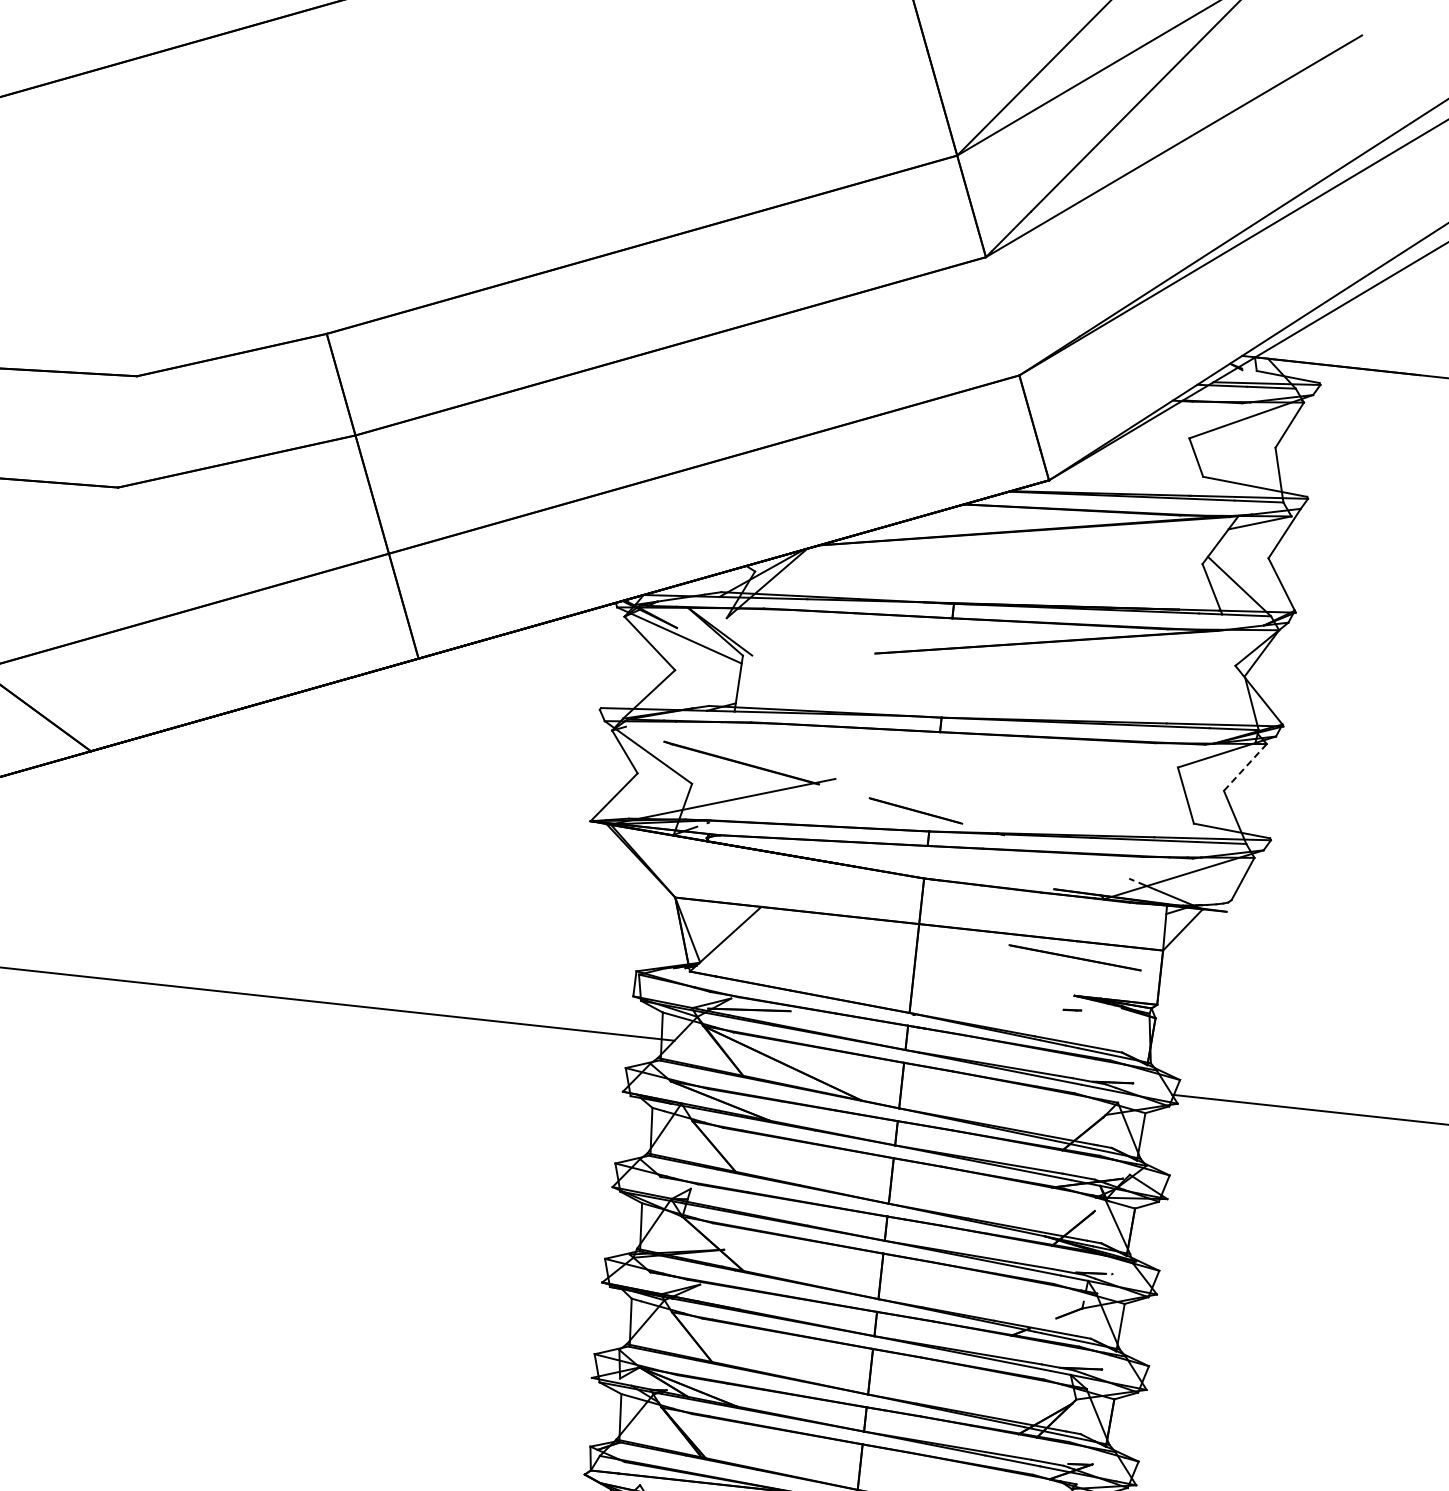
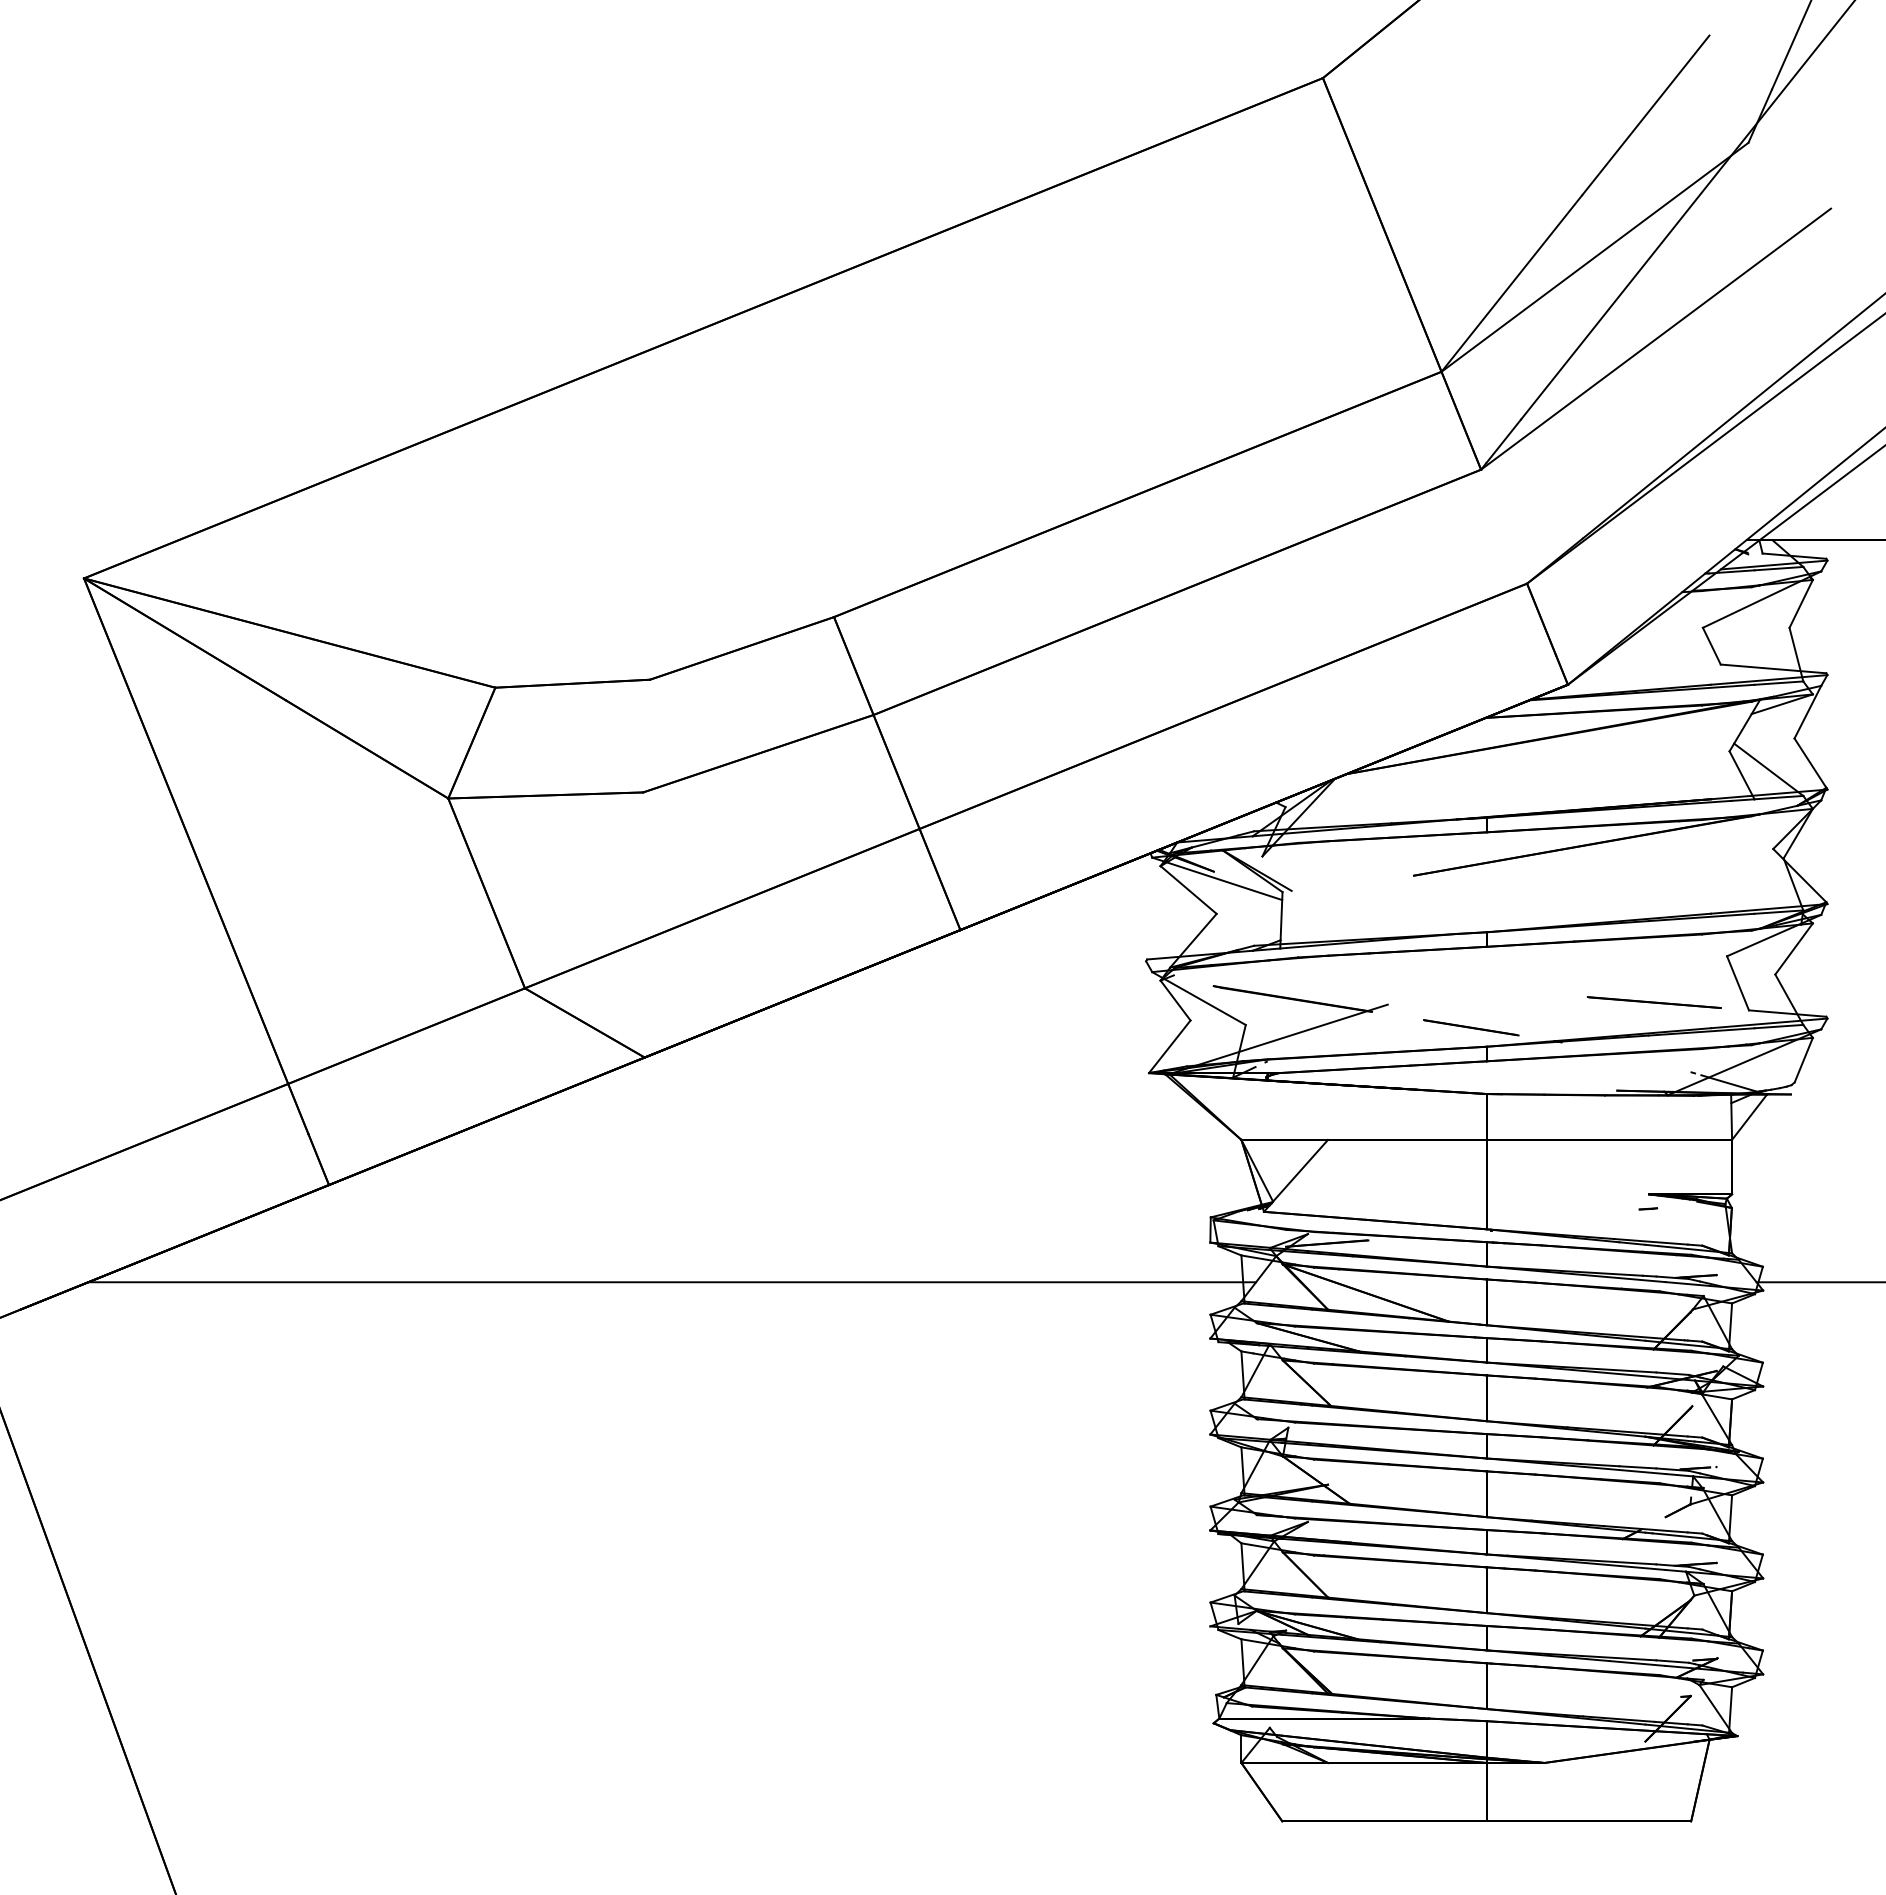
line: (1245, 767) -> (1794, 948), dashed -> solid
line: (1074, 957) -> (1653, 1002), moved

